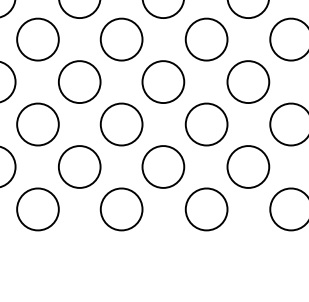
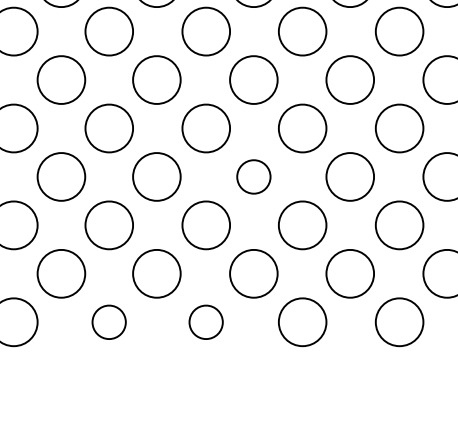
part: (248, 81) -> (253, 176), size x0.7
part: (120, 209) -> (108, 322), size x0.7
part: (205, 209) -> (205, 322), size x0.7

